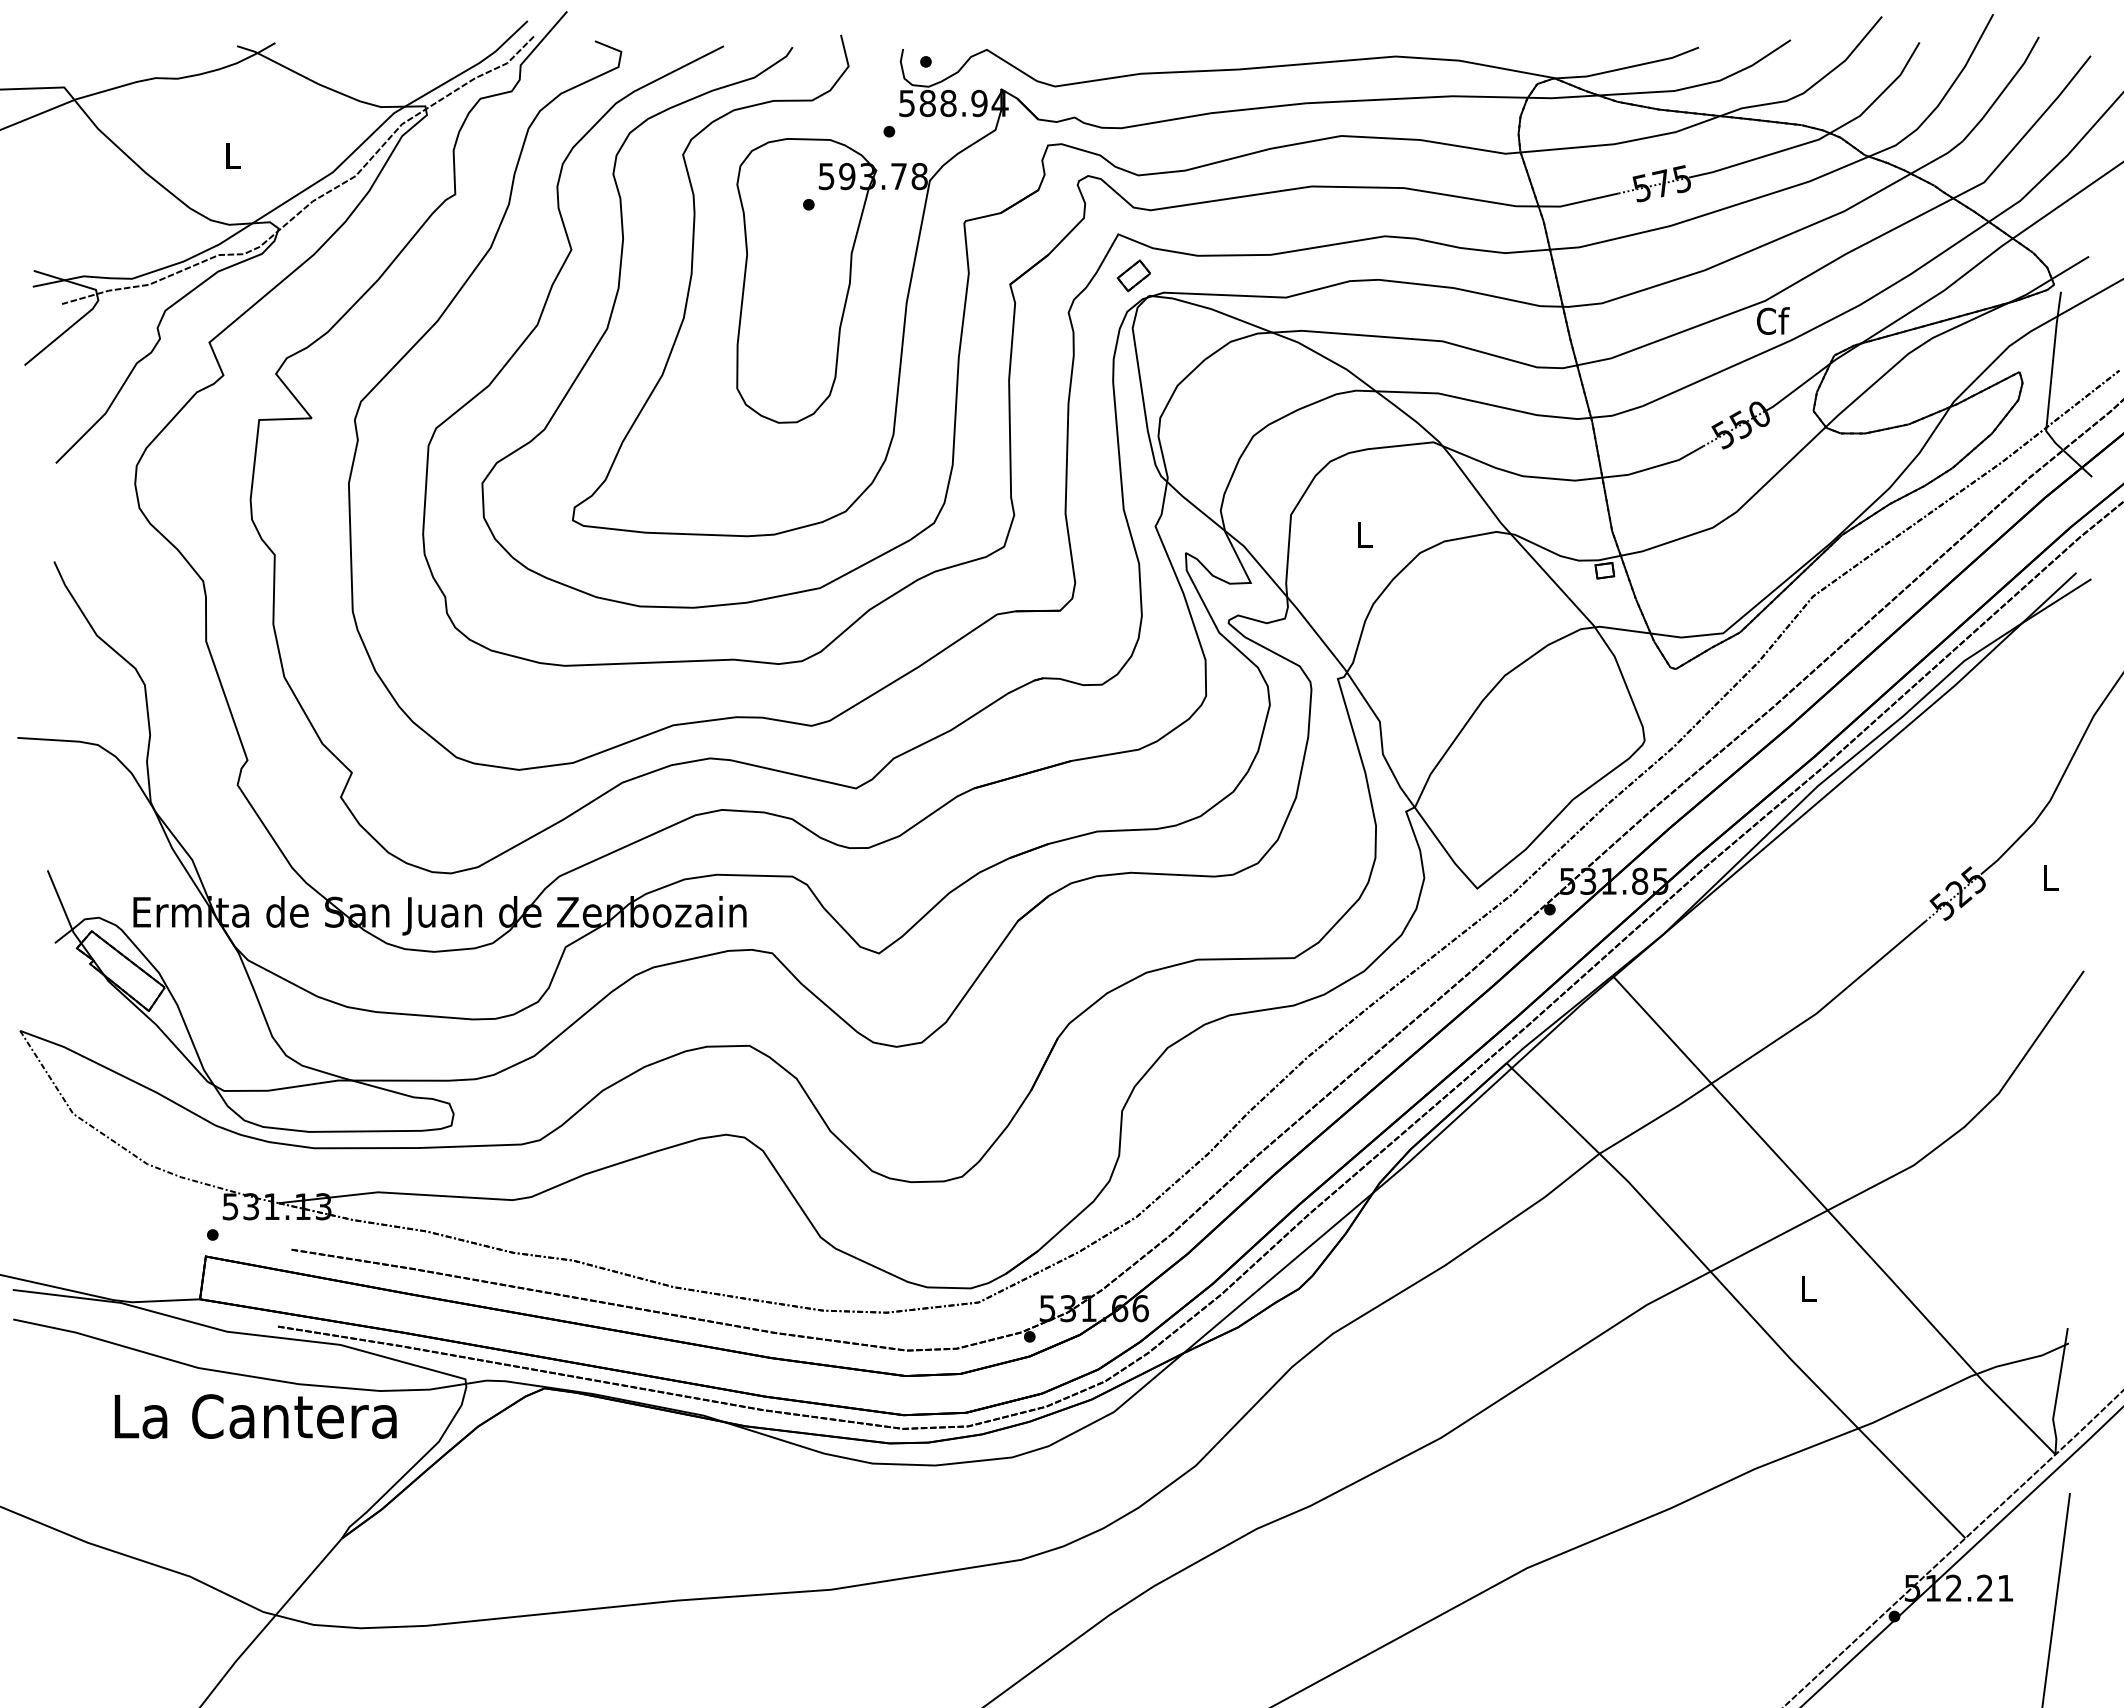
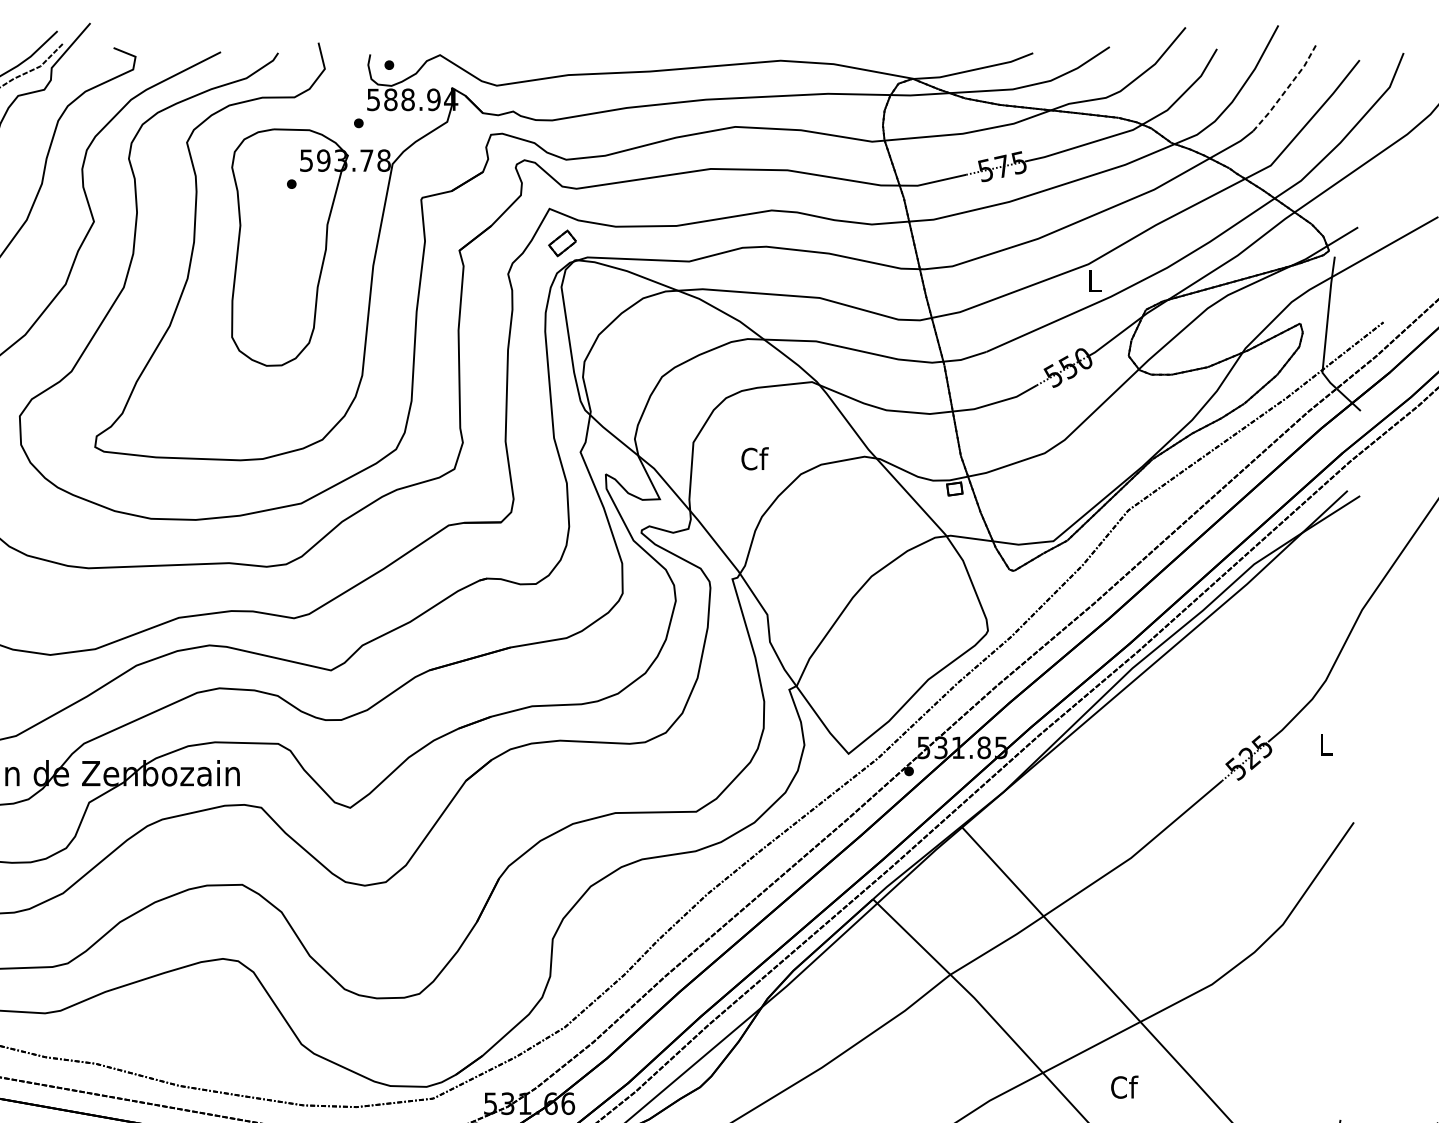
line: (2003, 90) -> (1286, 89), solid -> dashed
text: (1773, 320) -> (1095, 280), Cf -> L
text: (1364, 534) -> (754, 458), L -> Cf
text: (1808, 1288) -> (1124, 1086), L -> Cf

